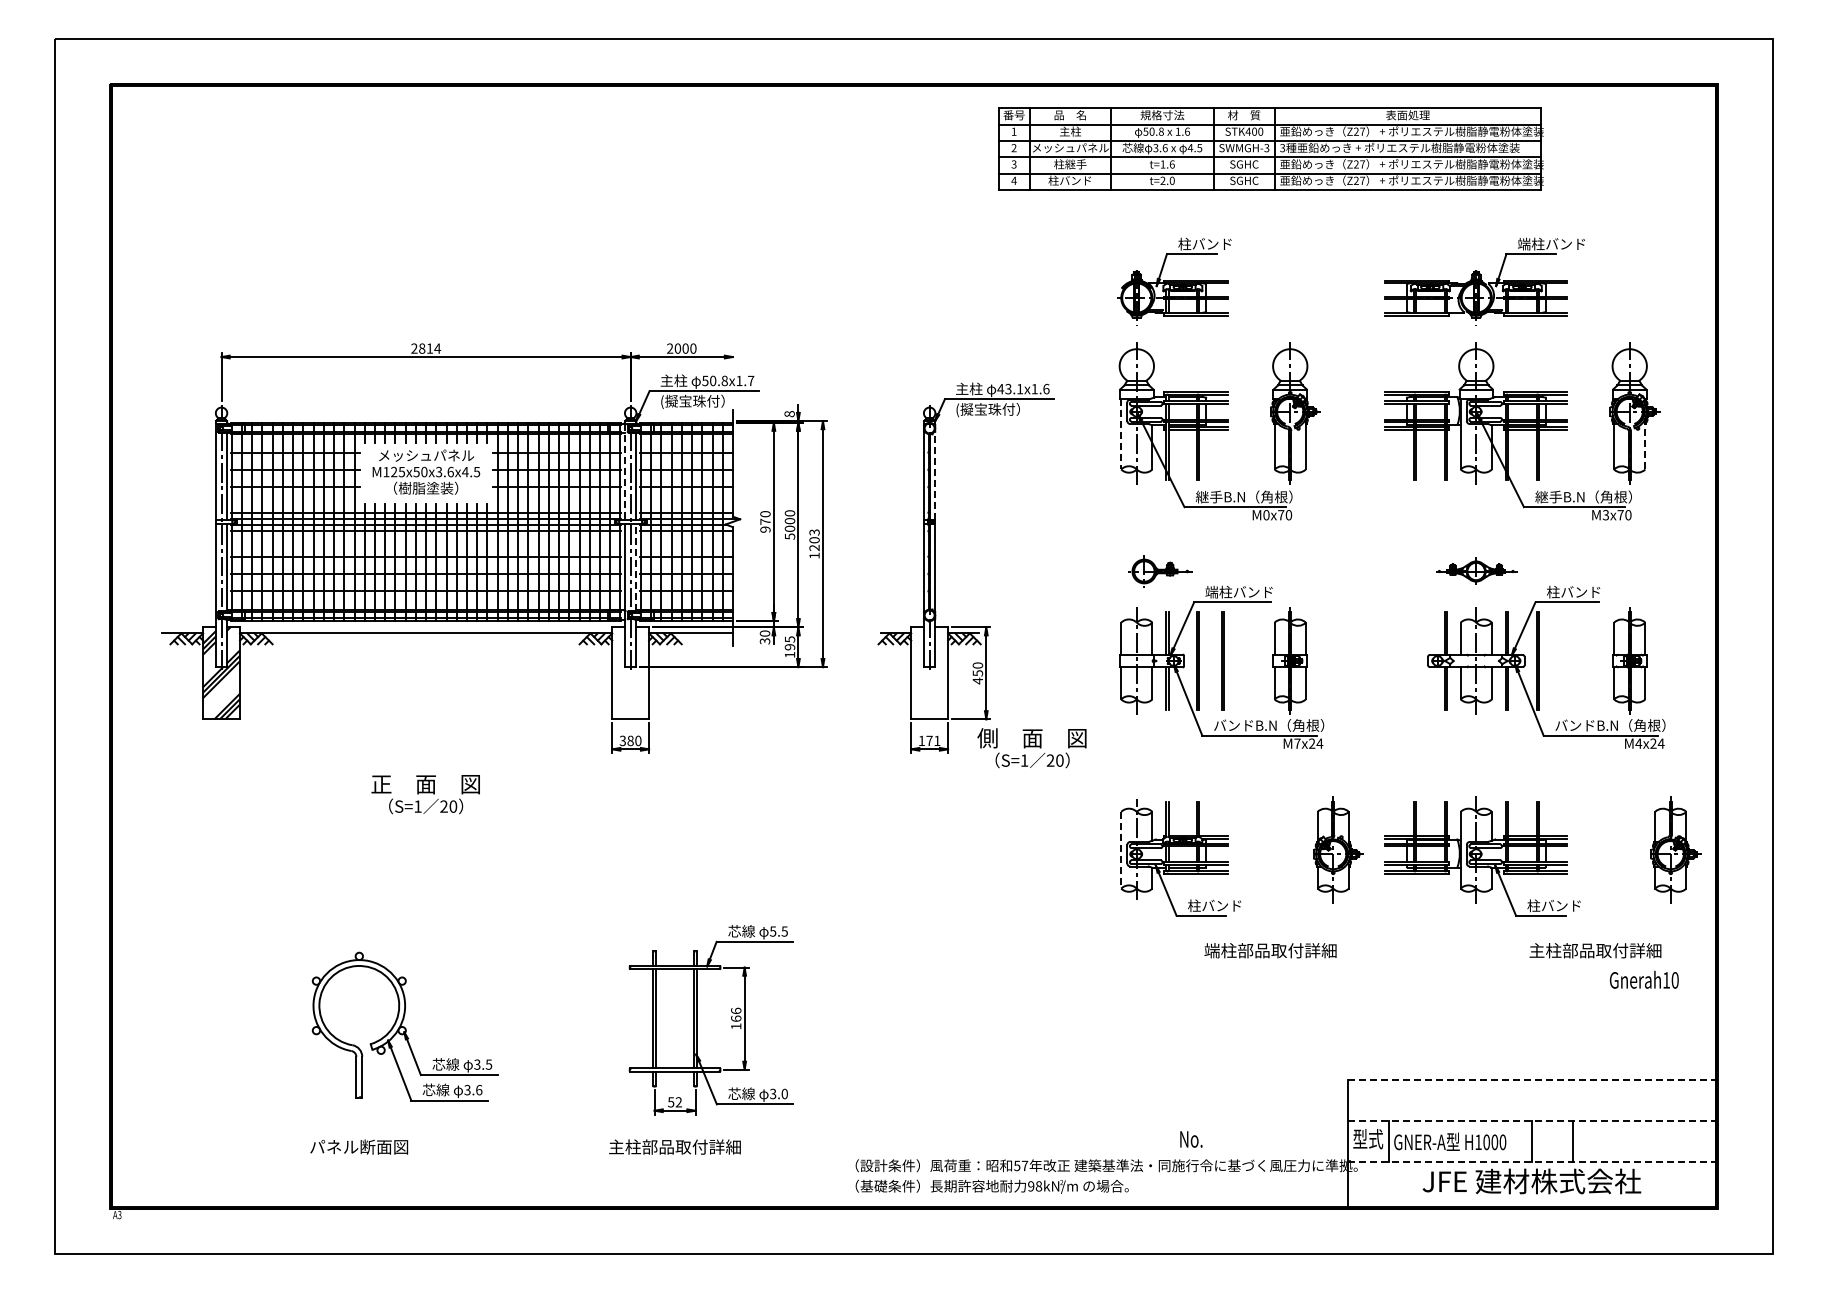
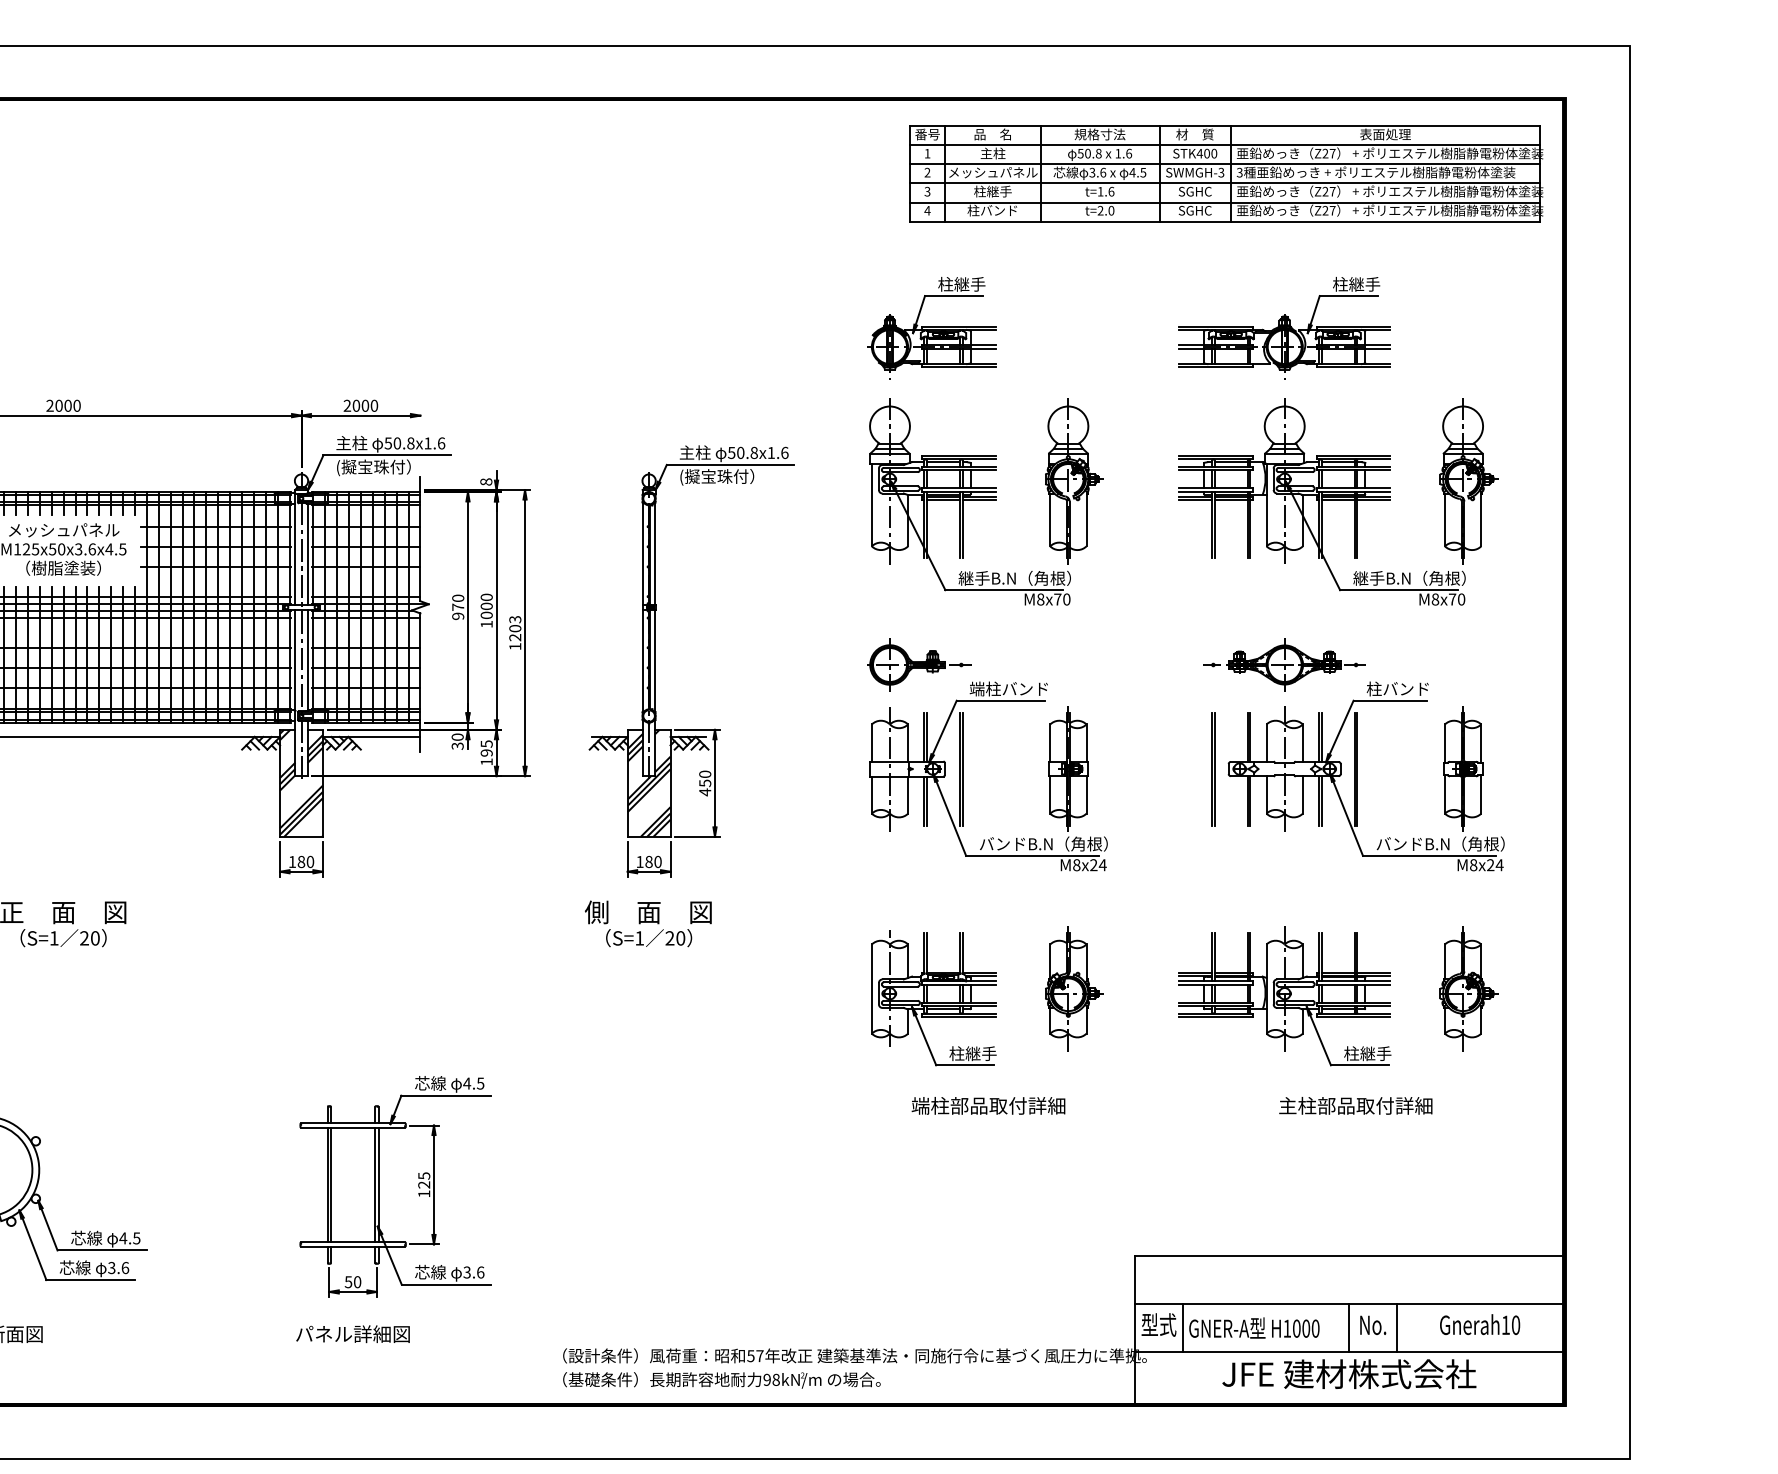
part: (1270, 148) -> (1225, 173), moved
text: (1211, 243) -> (976, 283), 柱バンド -> 柱継手
text: (1551, 243) -> (1372, 283), 端柱バンド -> 柱継手
text: (430, 348) -> (68, 405), 2814 -> 2000
text: (751, 380) -> (441, 442), 50.8x1.7 -> 50.8x1.6
text: (1010, 389) -> (743, 453), 43.1x1.6 -> 50.8x1.6
line: (1121, 434) -> (872, 505), dashed -> solid
line: (1645, 445) -> (1481, 518), dashed -> solid
line: (625, 472) -> (295, 549), dashed -> solid
line: (934, 472) -> (654, 549), dashed -> solid
text: (1266, 514) -> (1040, 598), M0x70 -> M8x70
text: (1605, 515) -> (1434, 599), M3x70 -> M8x70
text: (790, 536) -> (487, 624), 5000 -> 1000
line: (635, 566) -> (307, 659), dashed -> solid
part: (1161, 571) -> (918, 664), size x1.43
part: (1475, 571) -> (1283, 664), size x1.67
line: (1222, 660) -> (1212, 768), moved
hatch: (630, 673) -> (301, 783), added
hatch: (929, 673) -> (648, 783), added
text: (622, 740) -> (291, 861), 380 -> 180
text: (933, 740) -> (653, 861), 171 -> 180
text: (1297, 743) -> (1076, 864), M7x24 -> M8x24
text: (1638, 743) -> (1473, 864), M4x24 -> M8x24
text: (1031, 748) -> (647, 924), moved
part: (1338, 849) -> (1074, 988), moved
part: (1675, 849) -> (1468, 988), moved
line: (1121, 850) -> (872, 989), dashed -> solid
text: (1221, 905) -> (988, 1053), 柱バンド -> 柱継手
text: (1560, 905) -> (1382, 1053), 柱バンド -> 柱継手
text: (772, 931) -> (466, 1083), 5.5 -> 4.5
text: (1270, 950) -> (988, 1105), moved
text: (1595, 950) -> (1355, 1105), moved
text: (1644, 979) -> (1480, 1324), moved
text: (736, 1014) -> (424, 1180), 166 -> 125
text: (476, 1064) -> (122, 1238), 3.5 -> 4.5
line: (1532, 1080) -> (1350, 1256), dashed -> solid
text: (784, 1093) -> (480, 1271), 3.0 -> 3.6
text: (678, 1102) -> (357, 1282), 52 -> 50
line: (1532, 1121) -> (1350, 1304), dashed -> solid
text: (1191, 1139) -> (1373, 1325), moved
text: (674, 1146) -> (352, 1333), 主柱部品取付詳細 -> パネル詳細図
line: (1532, 1161) -> (1350, 1350), dashed -> solid

